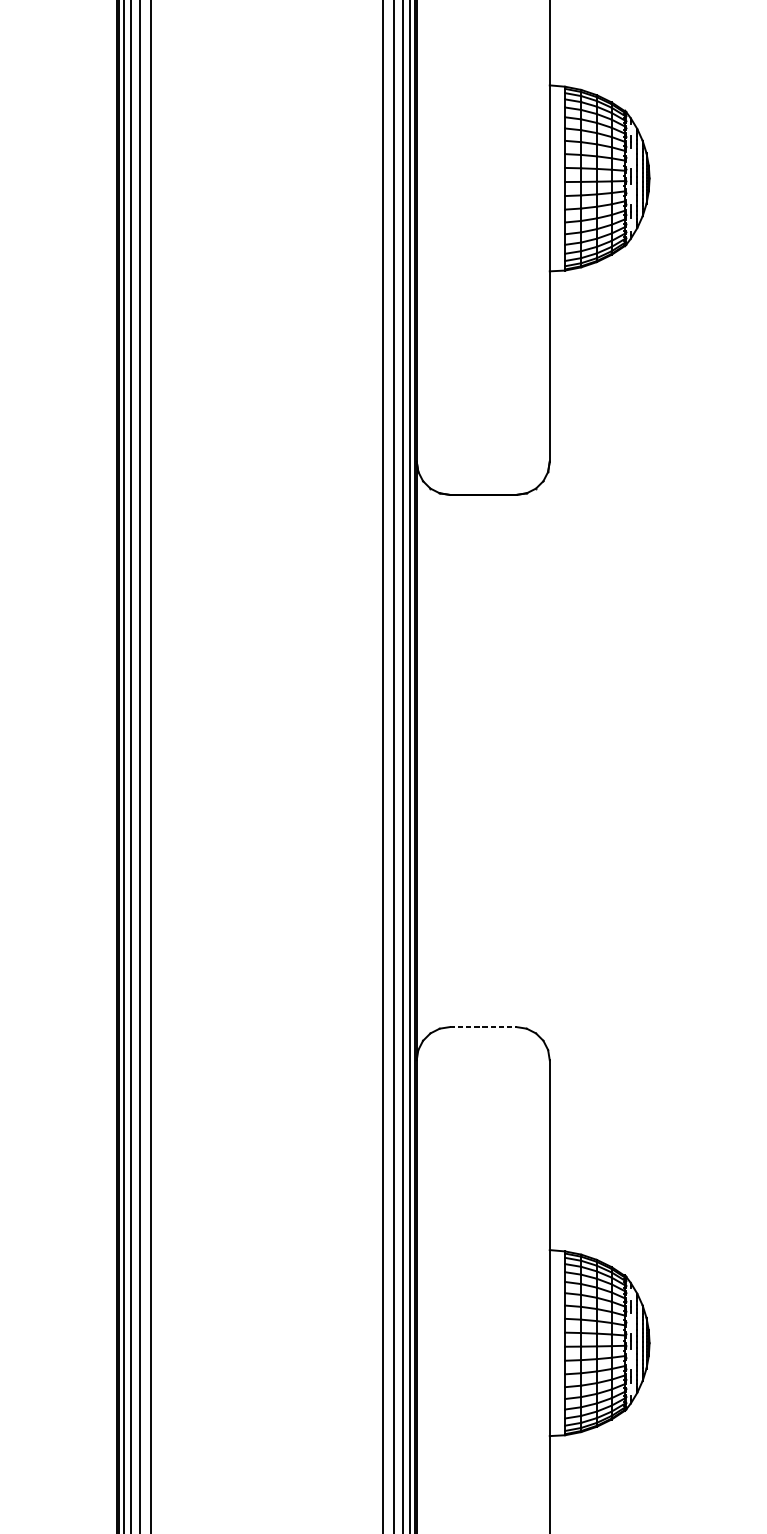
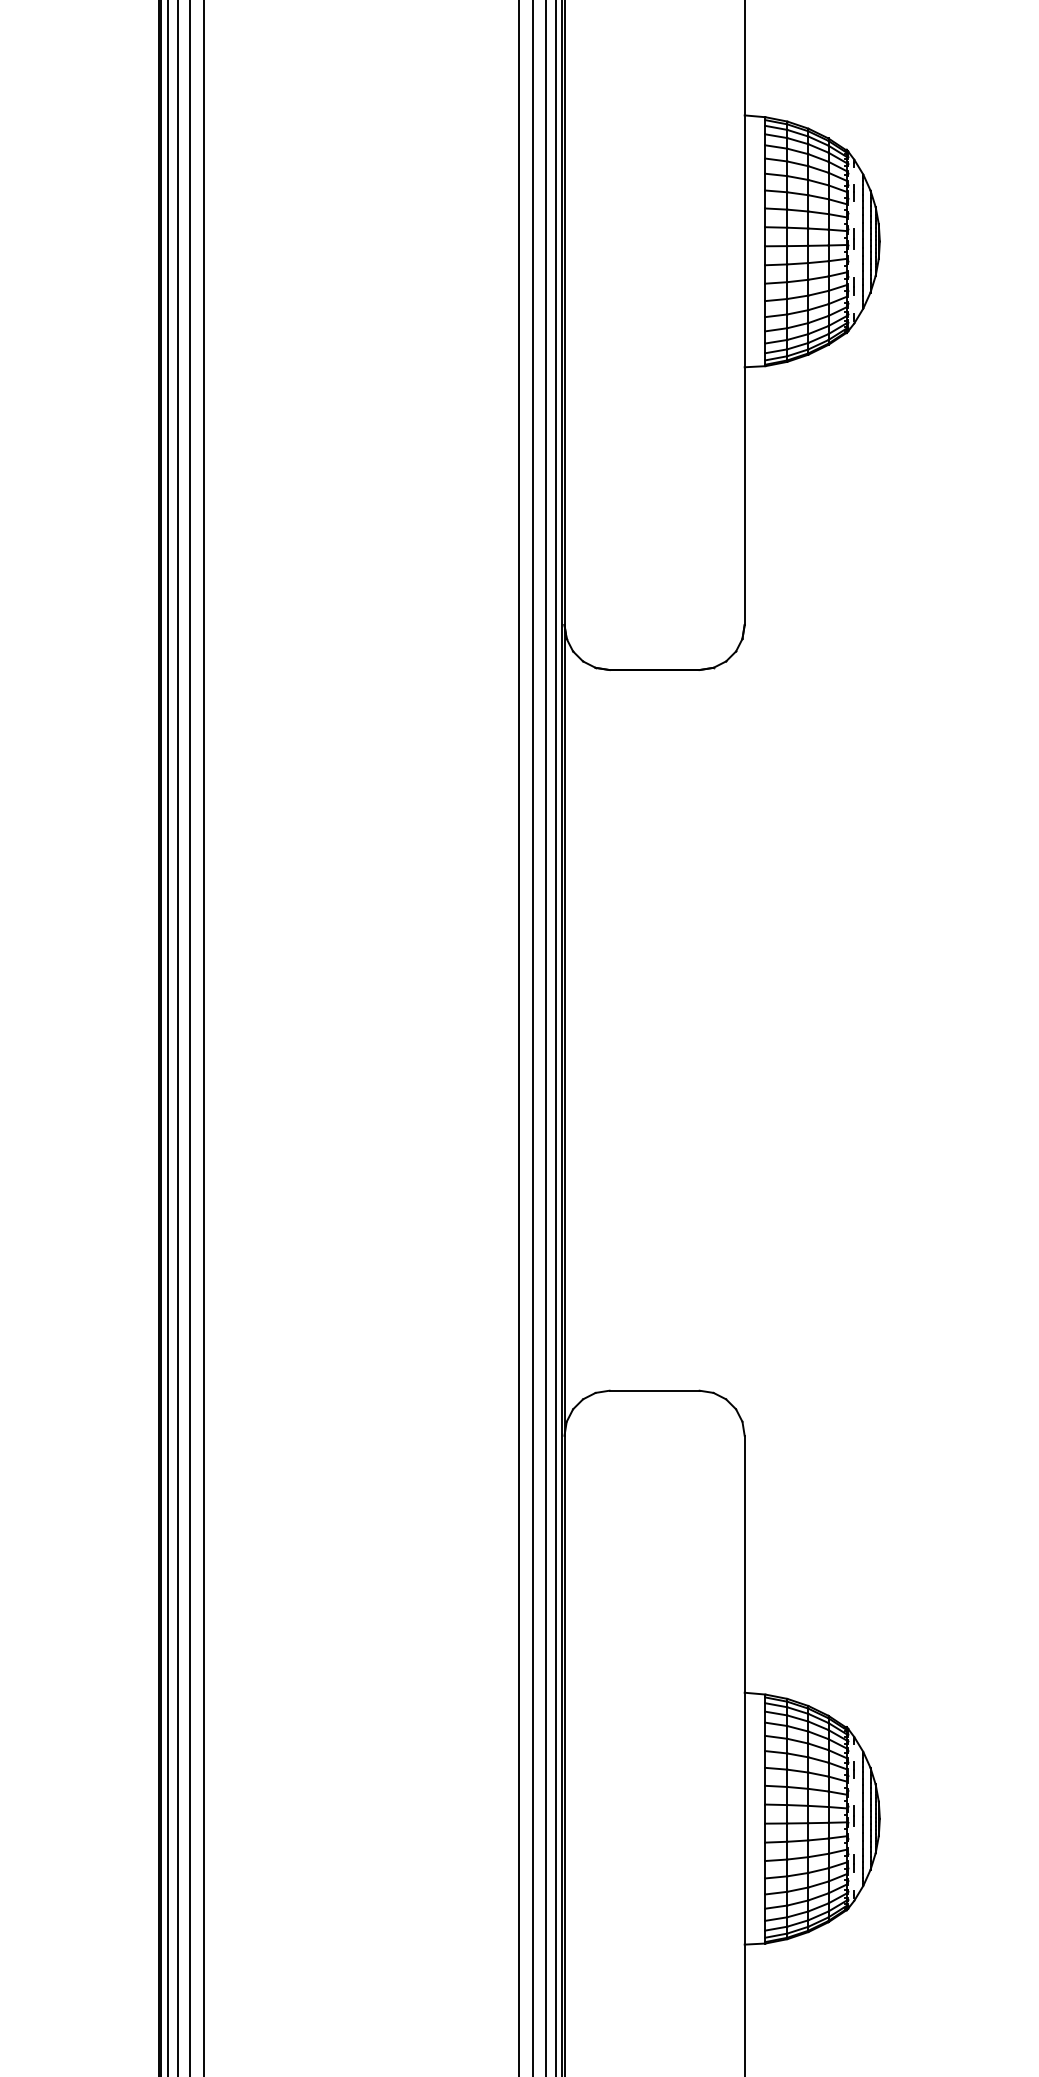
line: (483, 1026) -> (655, 1390), dashed -> solid

